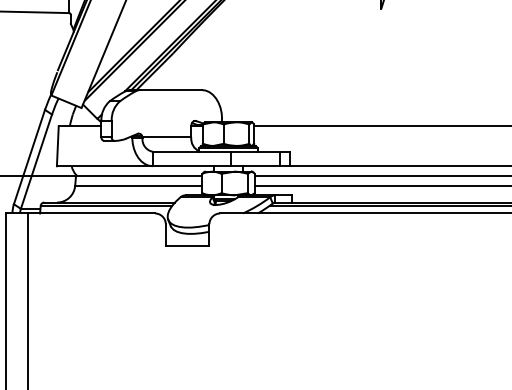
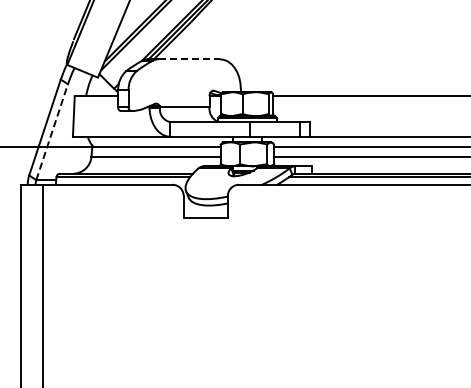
line: (171, 89) -> (189, 58), solid -> dashed
line: (36, 161) -> (52, 131), solid -> dashed

